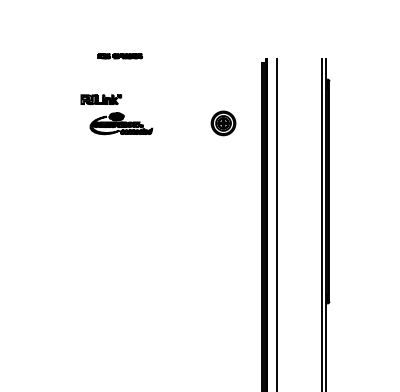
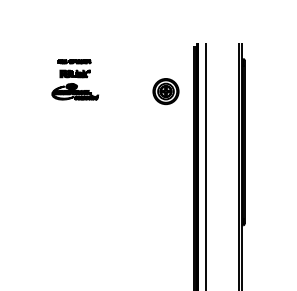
part: (119, 56) -> (73, 61), moved
part: (121, 123) -> (75, 91), moved
part: (223, 123) -> (165, 91), size x1.43

